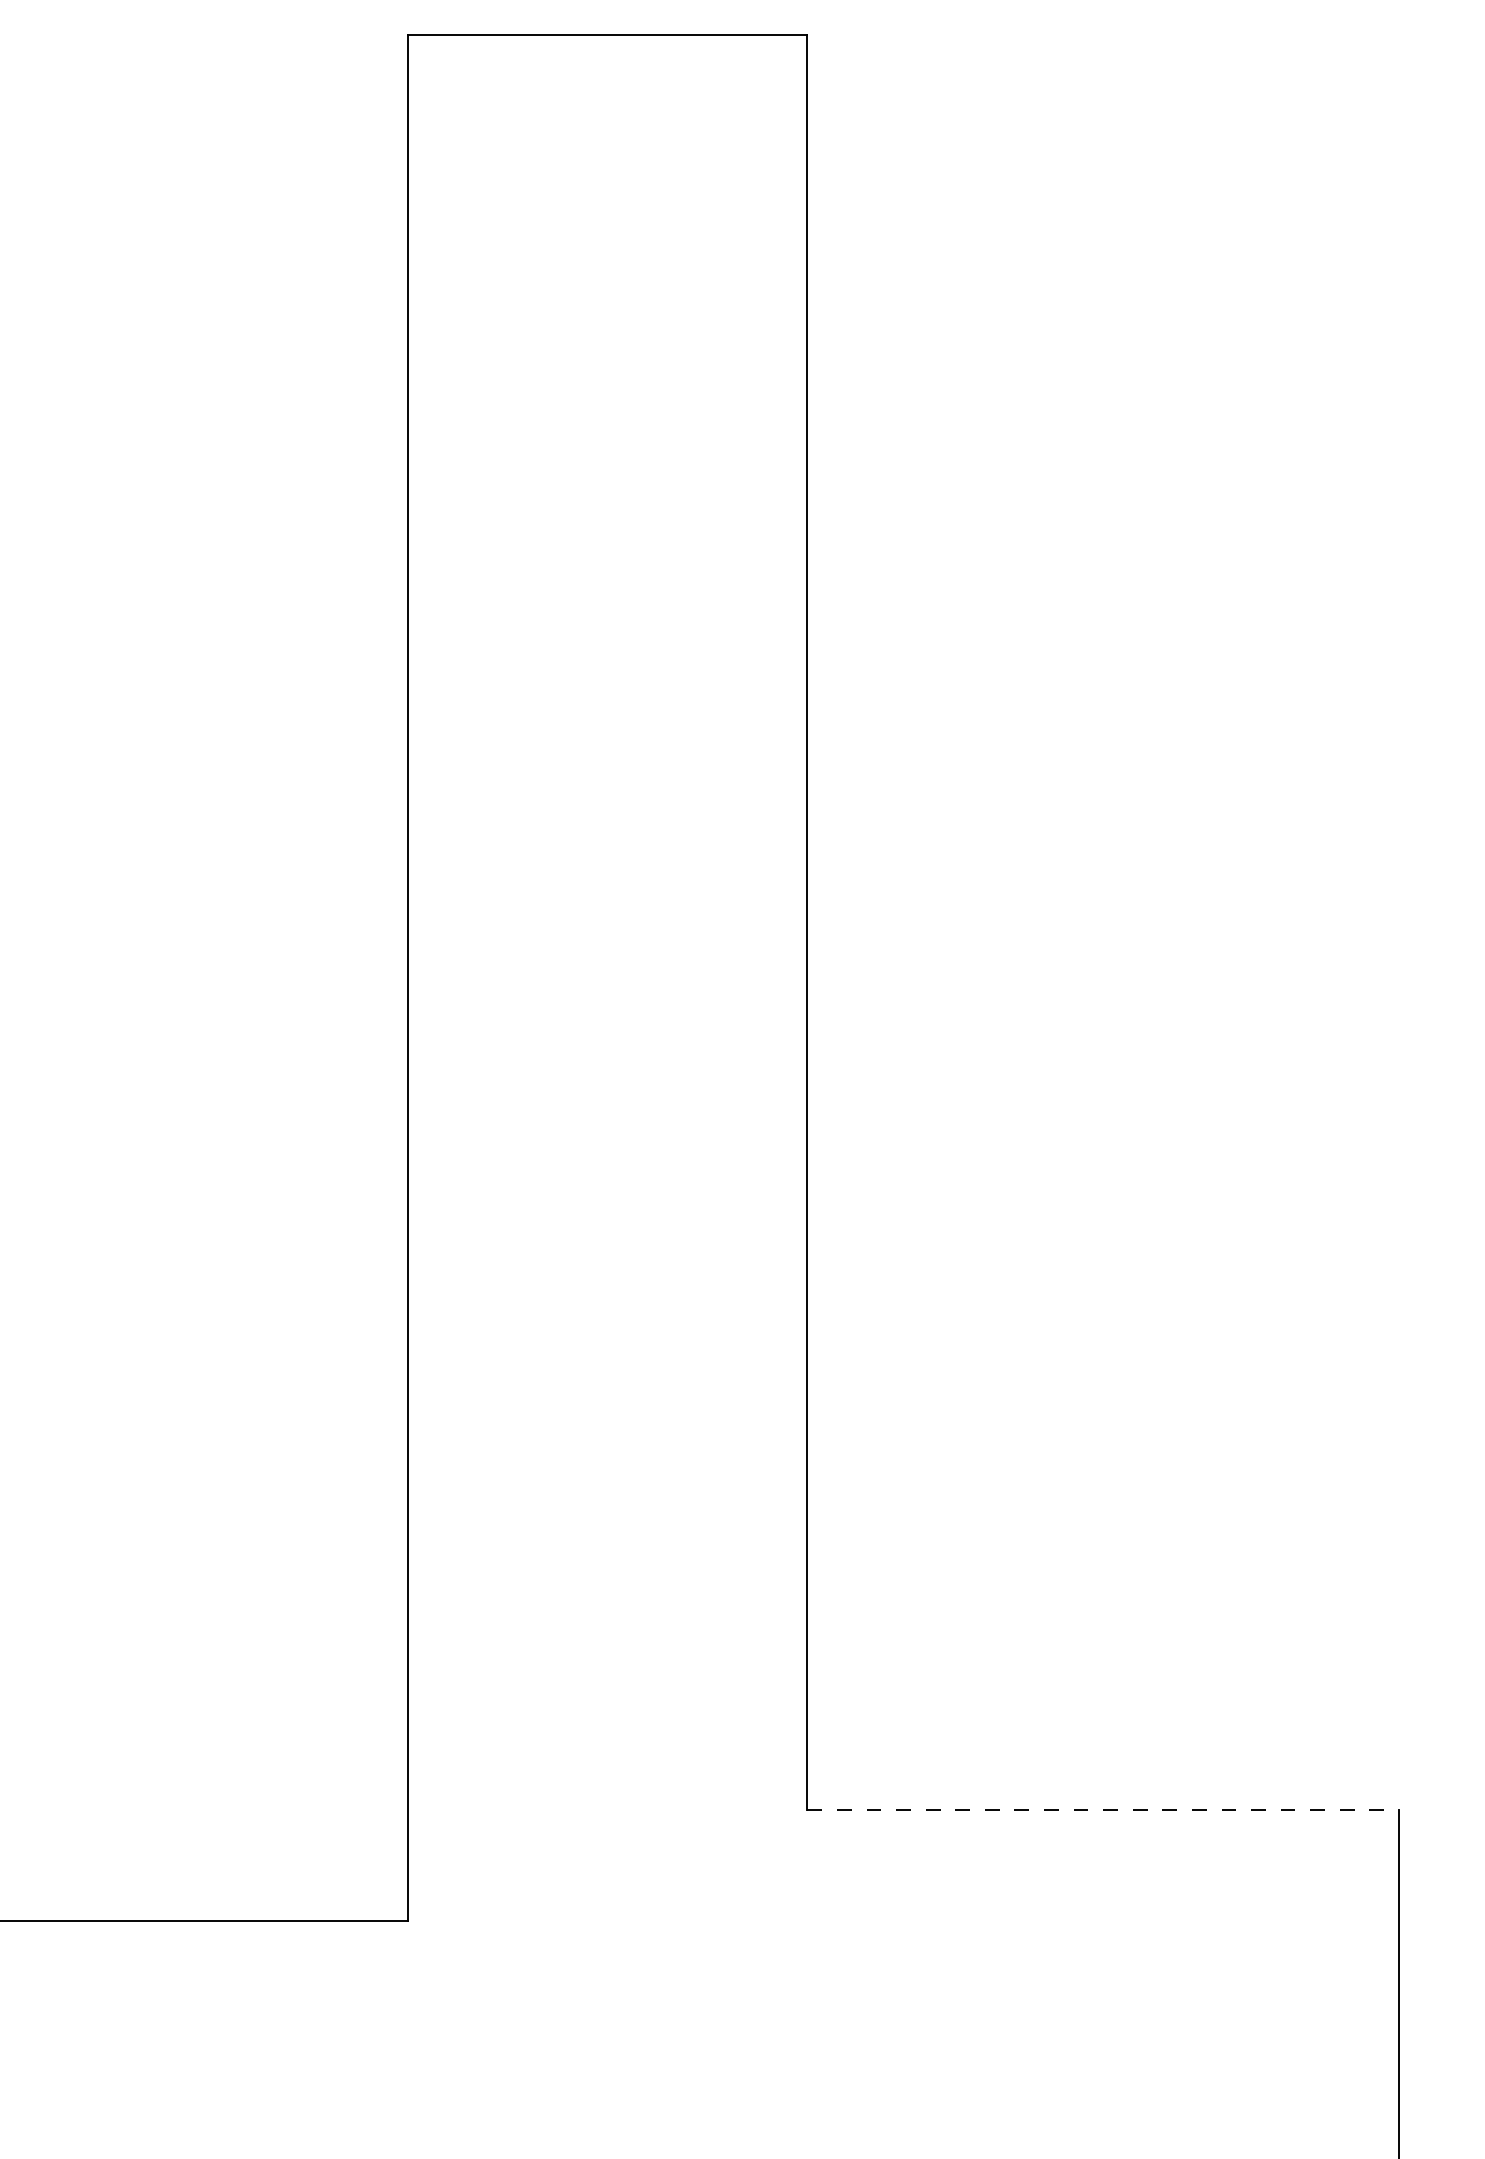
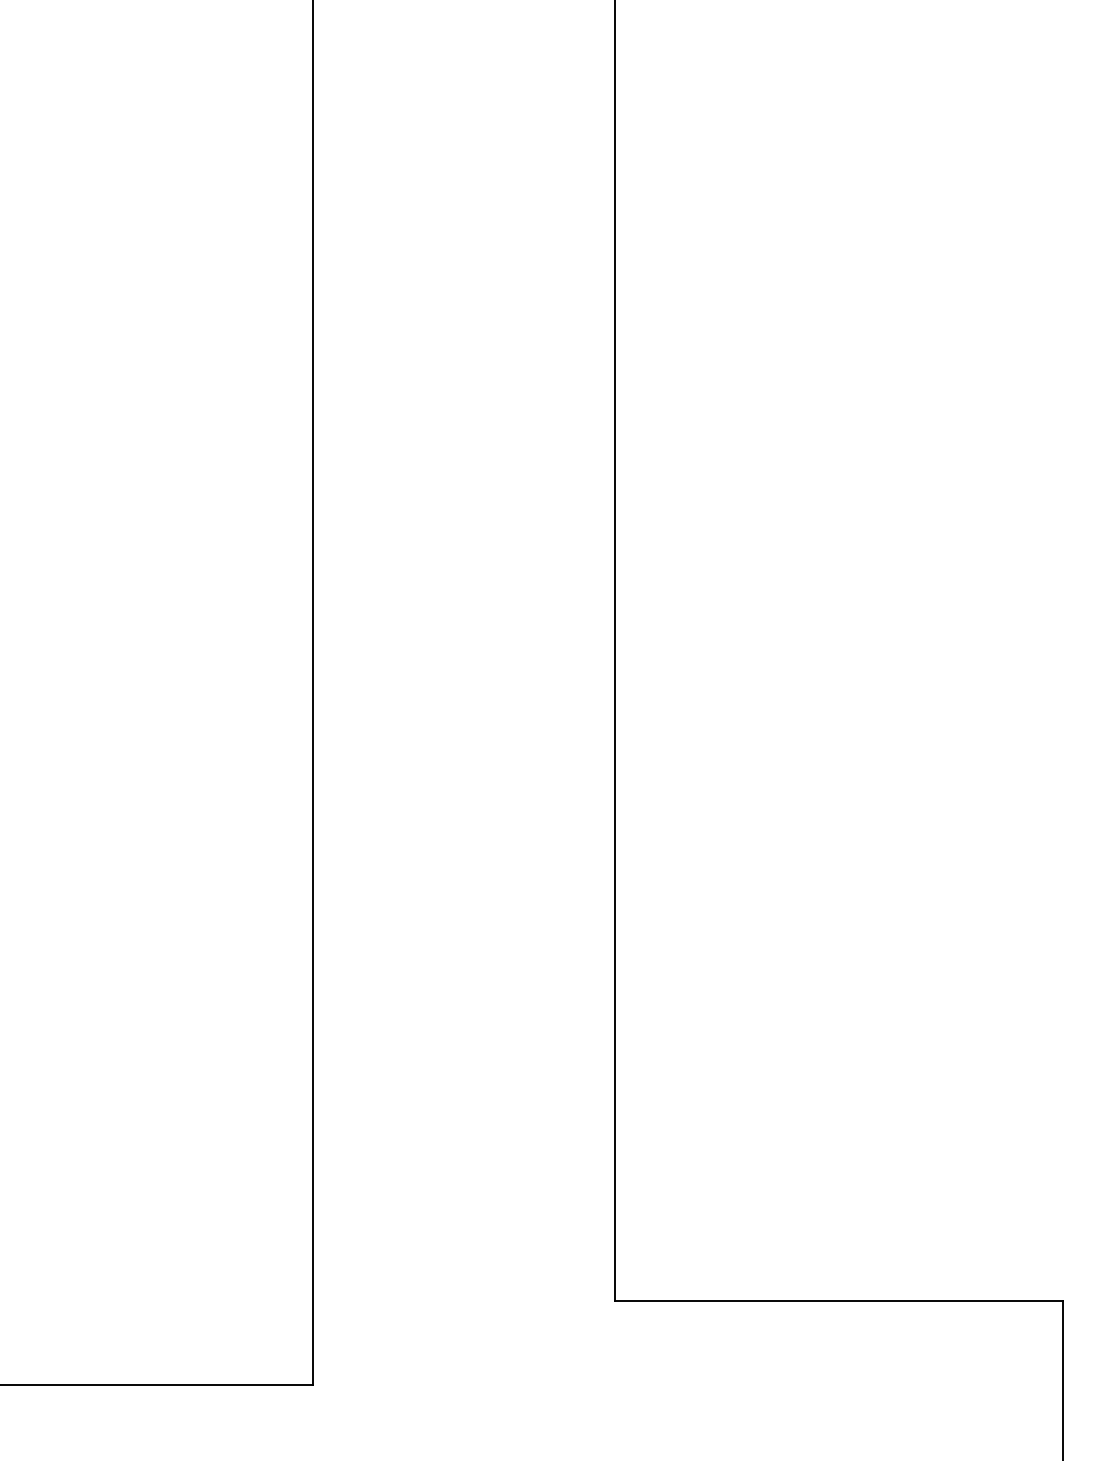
line: (1103, 1809) -> (839, 1300), dashed -> solid

